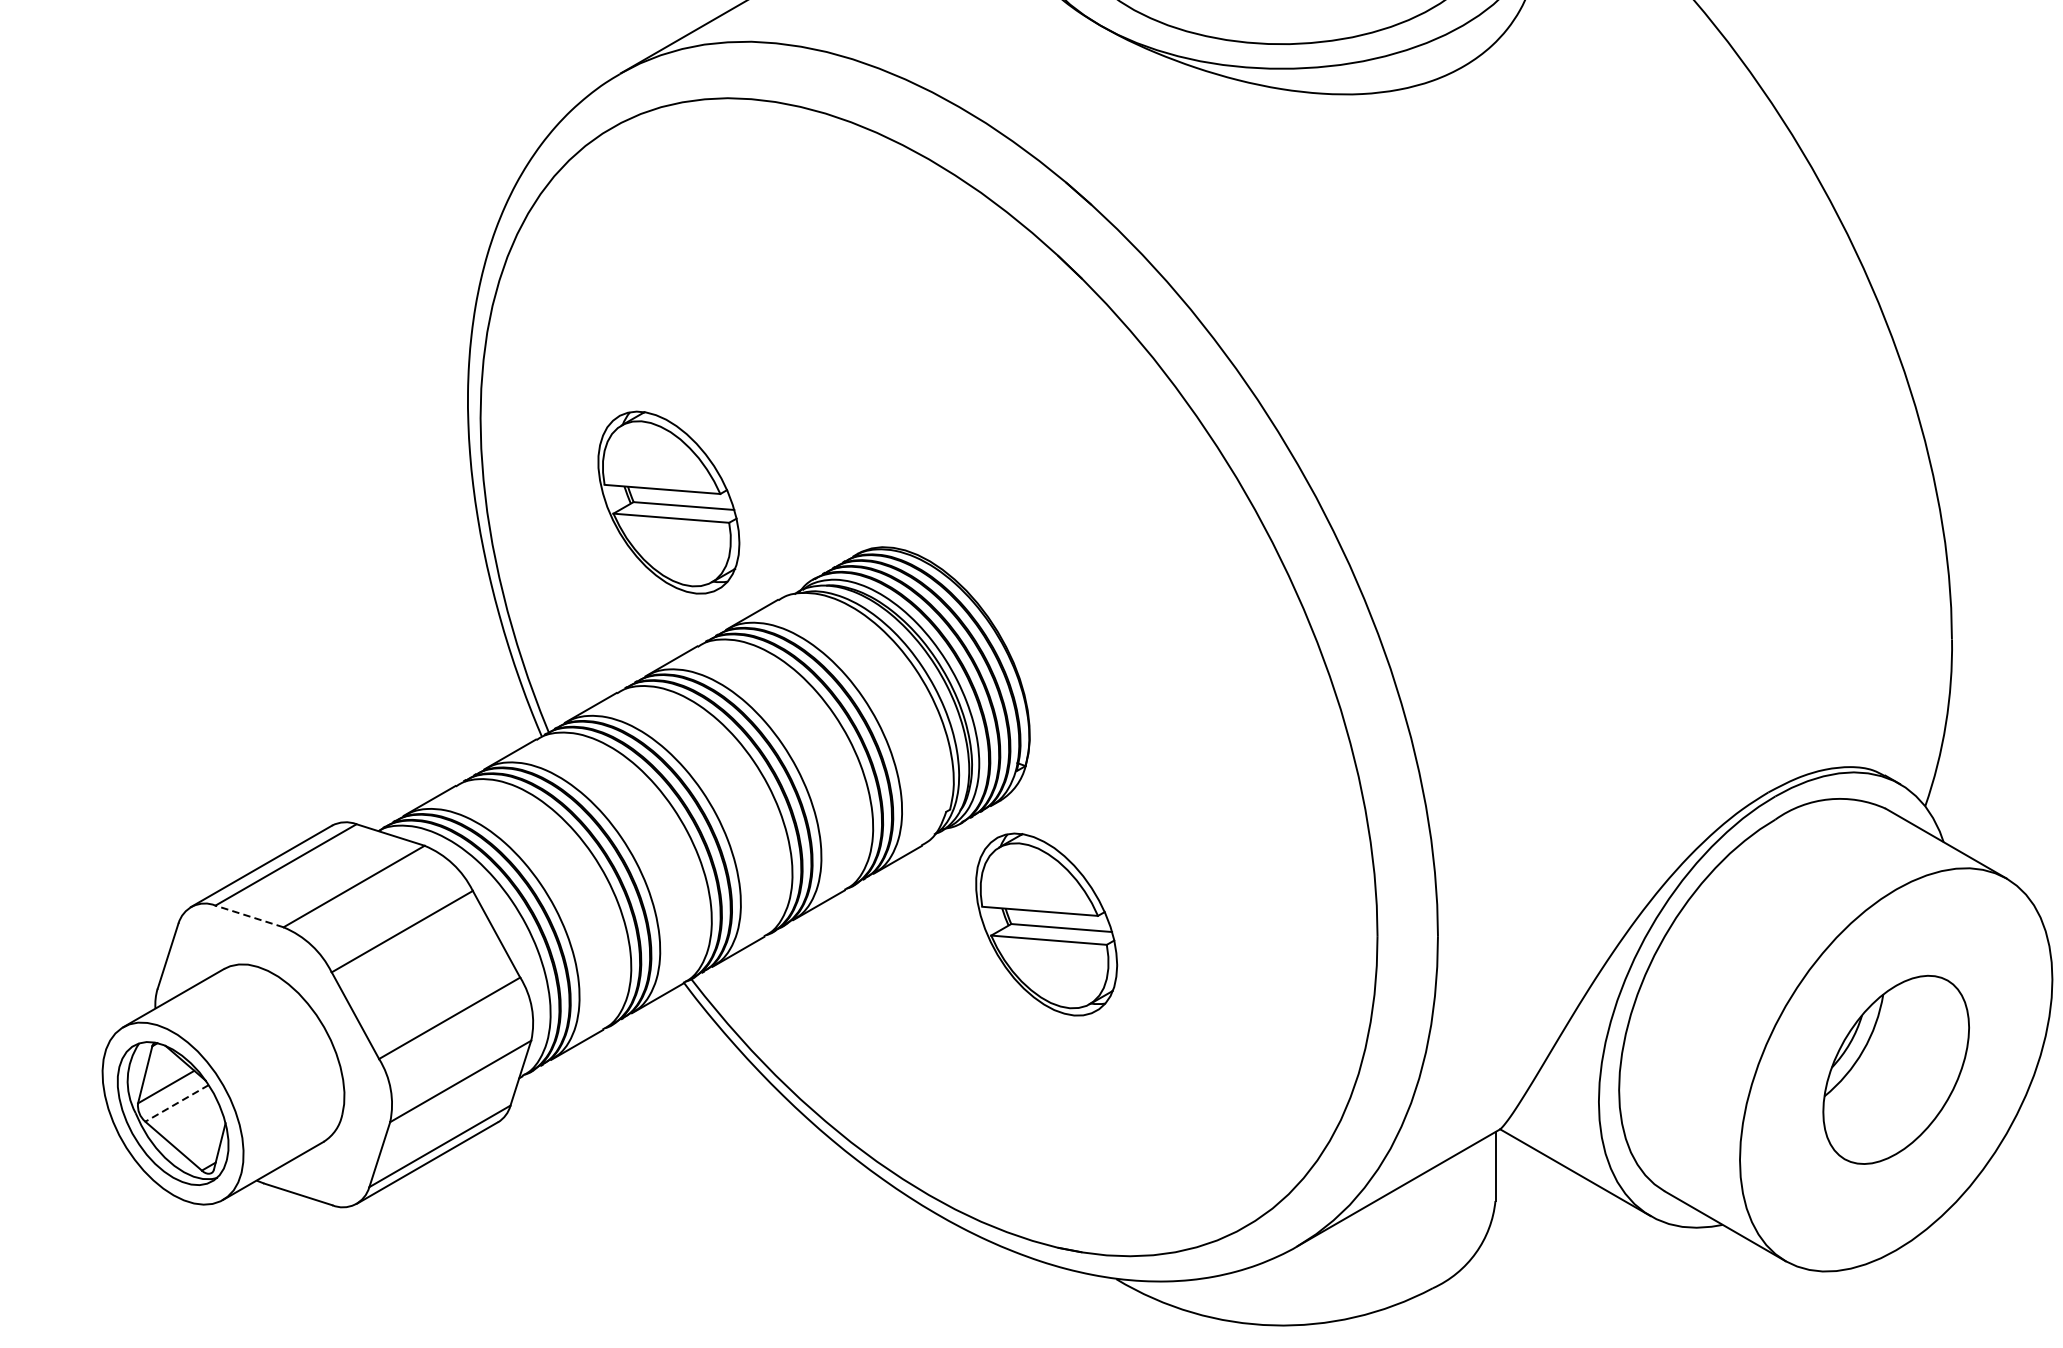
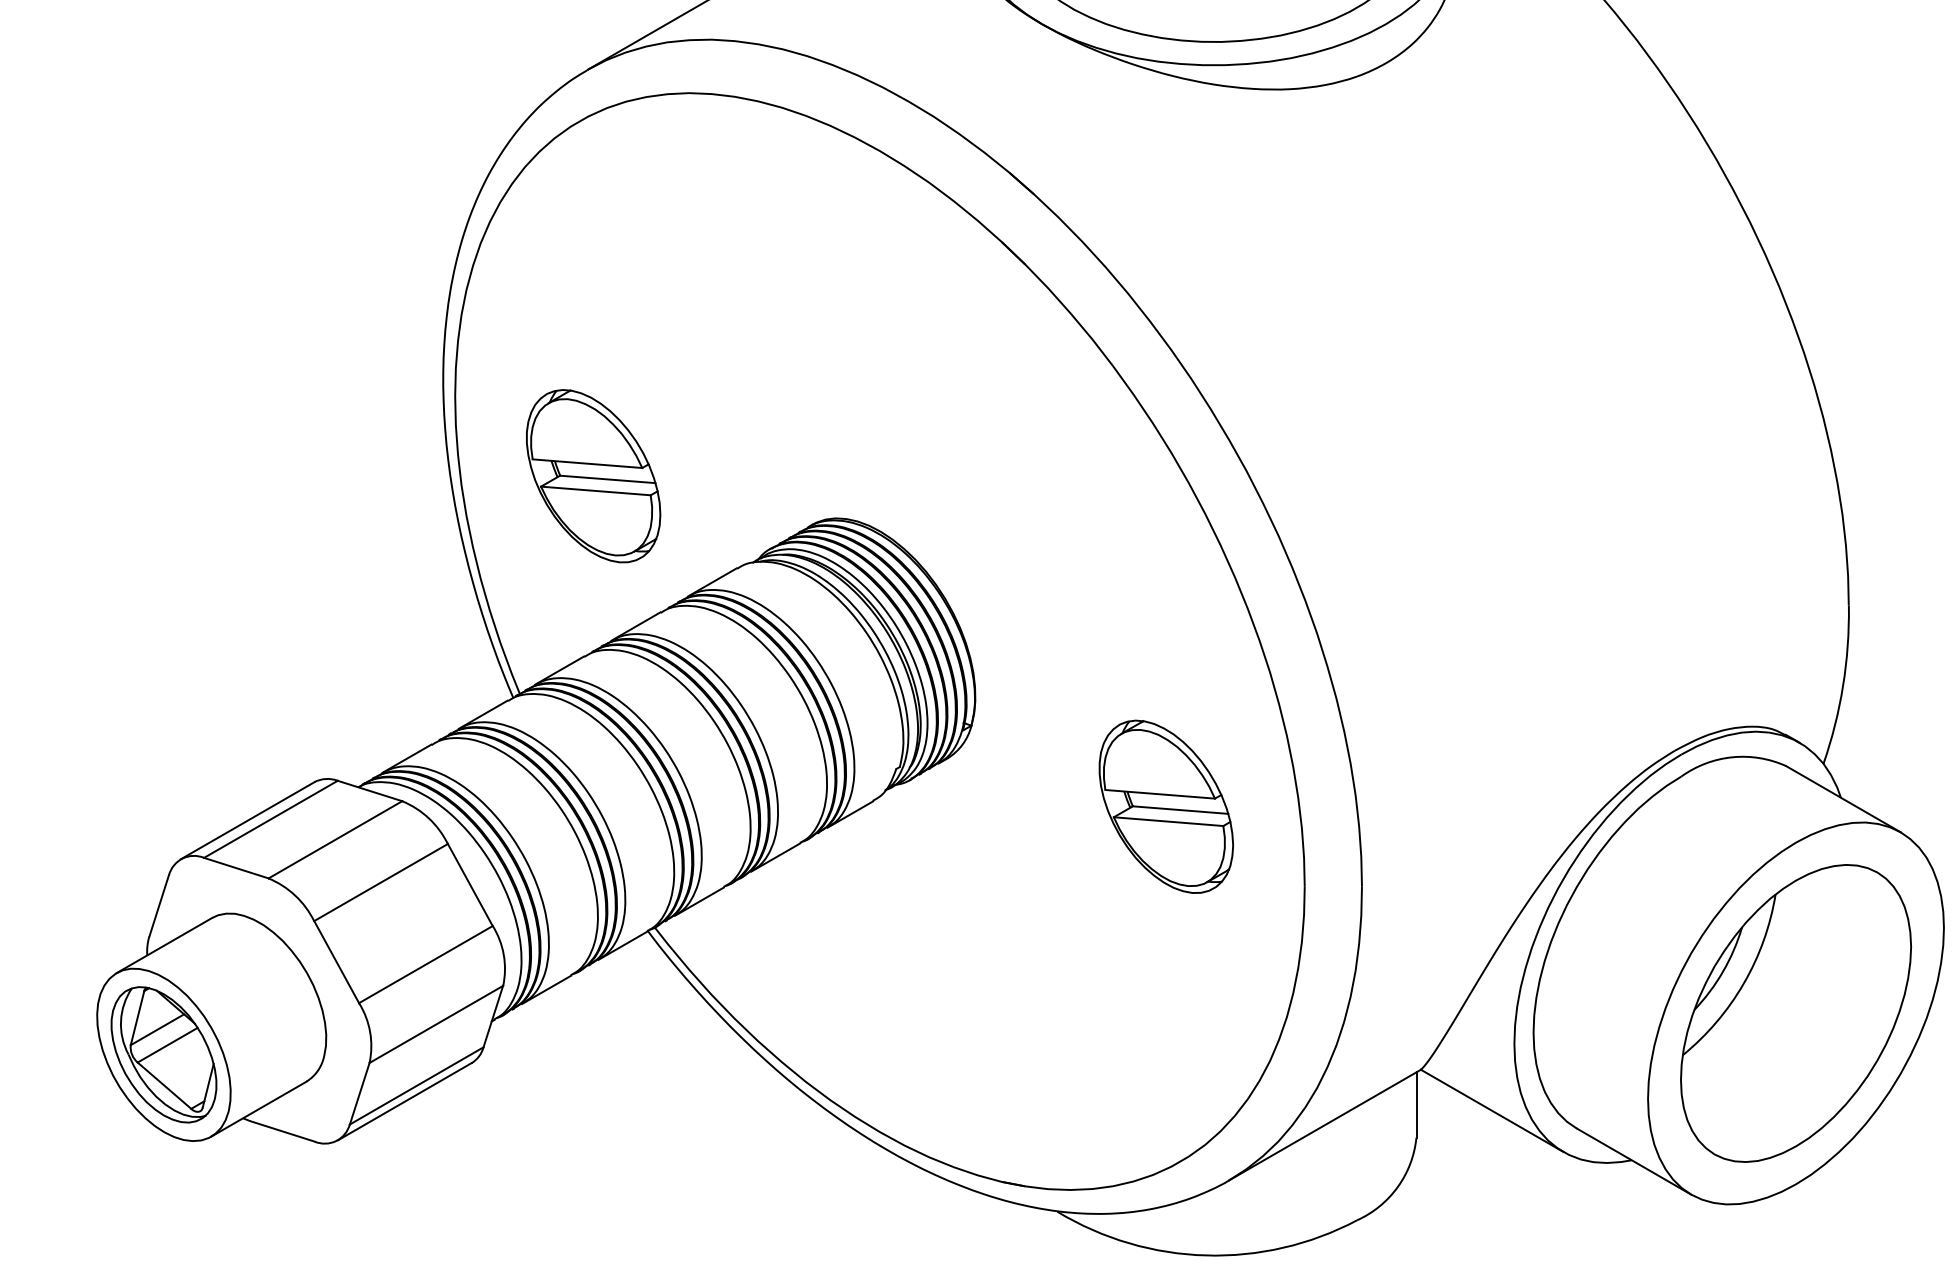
part: (668, 502) -> (593, 476), moved
line: (249, 916) -> (236, 868), dashed -> solid
part: (1046, 924) -> (1166, 806), moved
part: (1895, 1069) -> (1795, 1013), size x1.67
line: (176, 1103) -> (167, 1045), dashed -> solid

